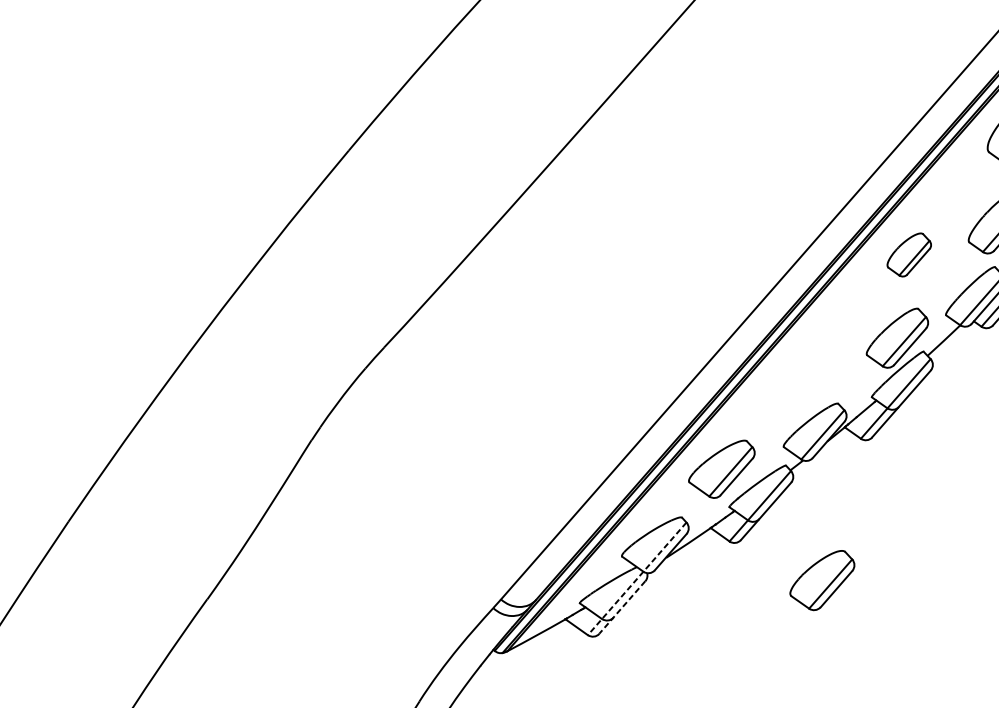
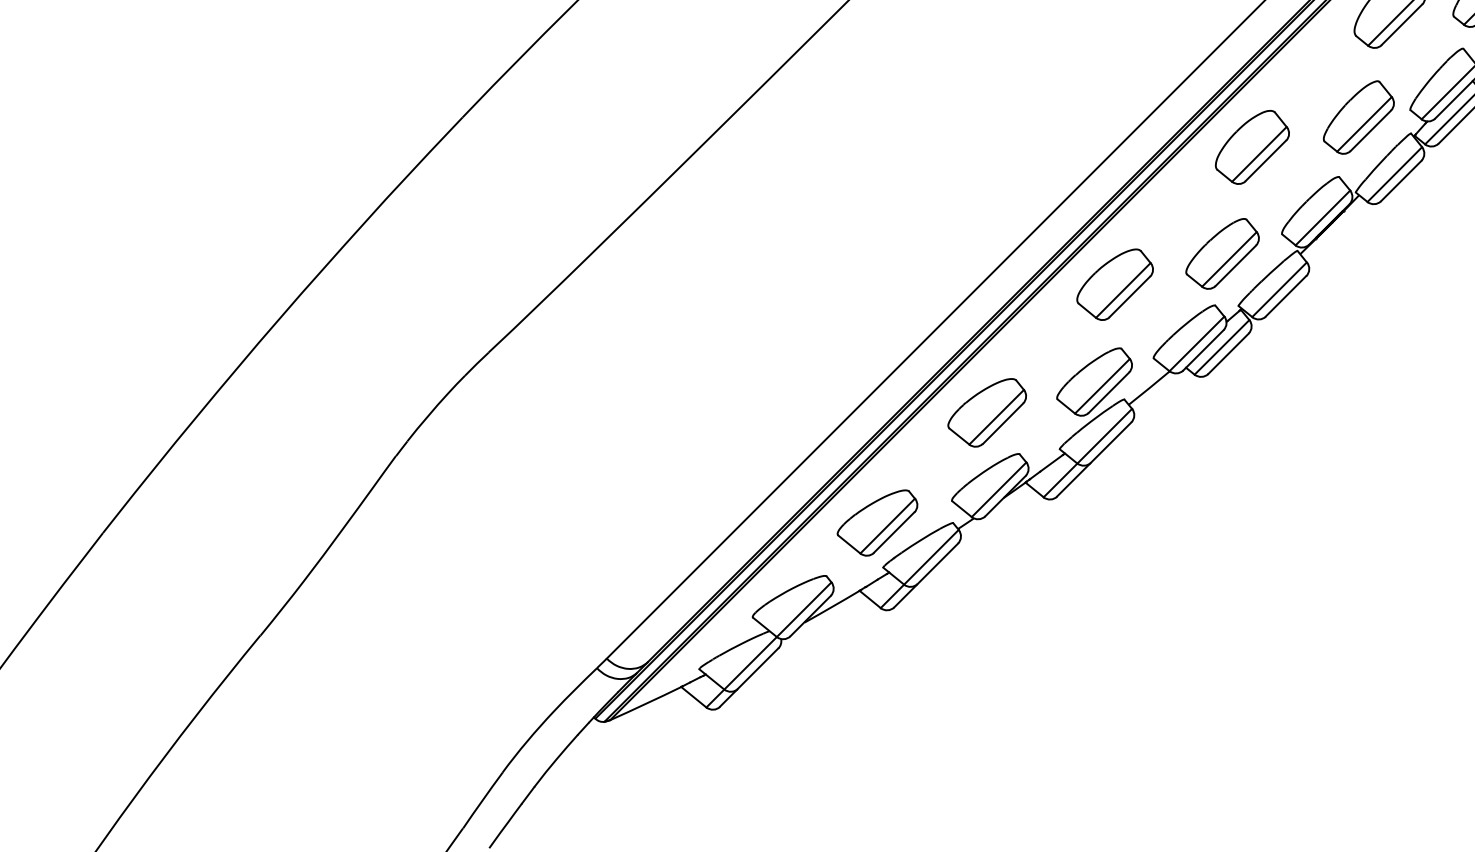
part: (908, 255) -> (1114, 284), size x1.43
line: (636, 579) -> (768, 645), dashed -> solid
part: (821, 580) -> (986, 412), moved
line: (621, 607) -> (748, 677), dashed -> solid

